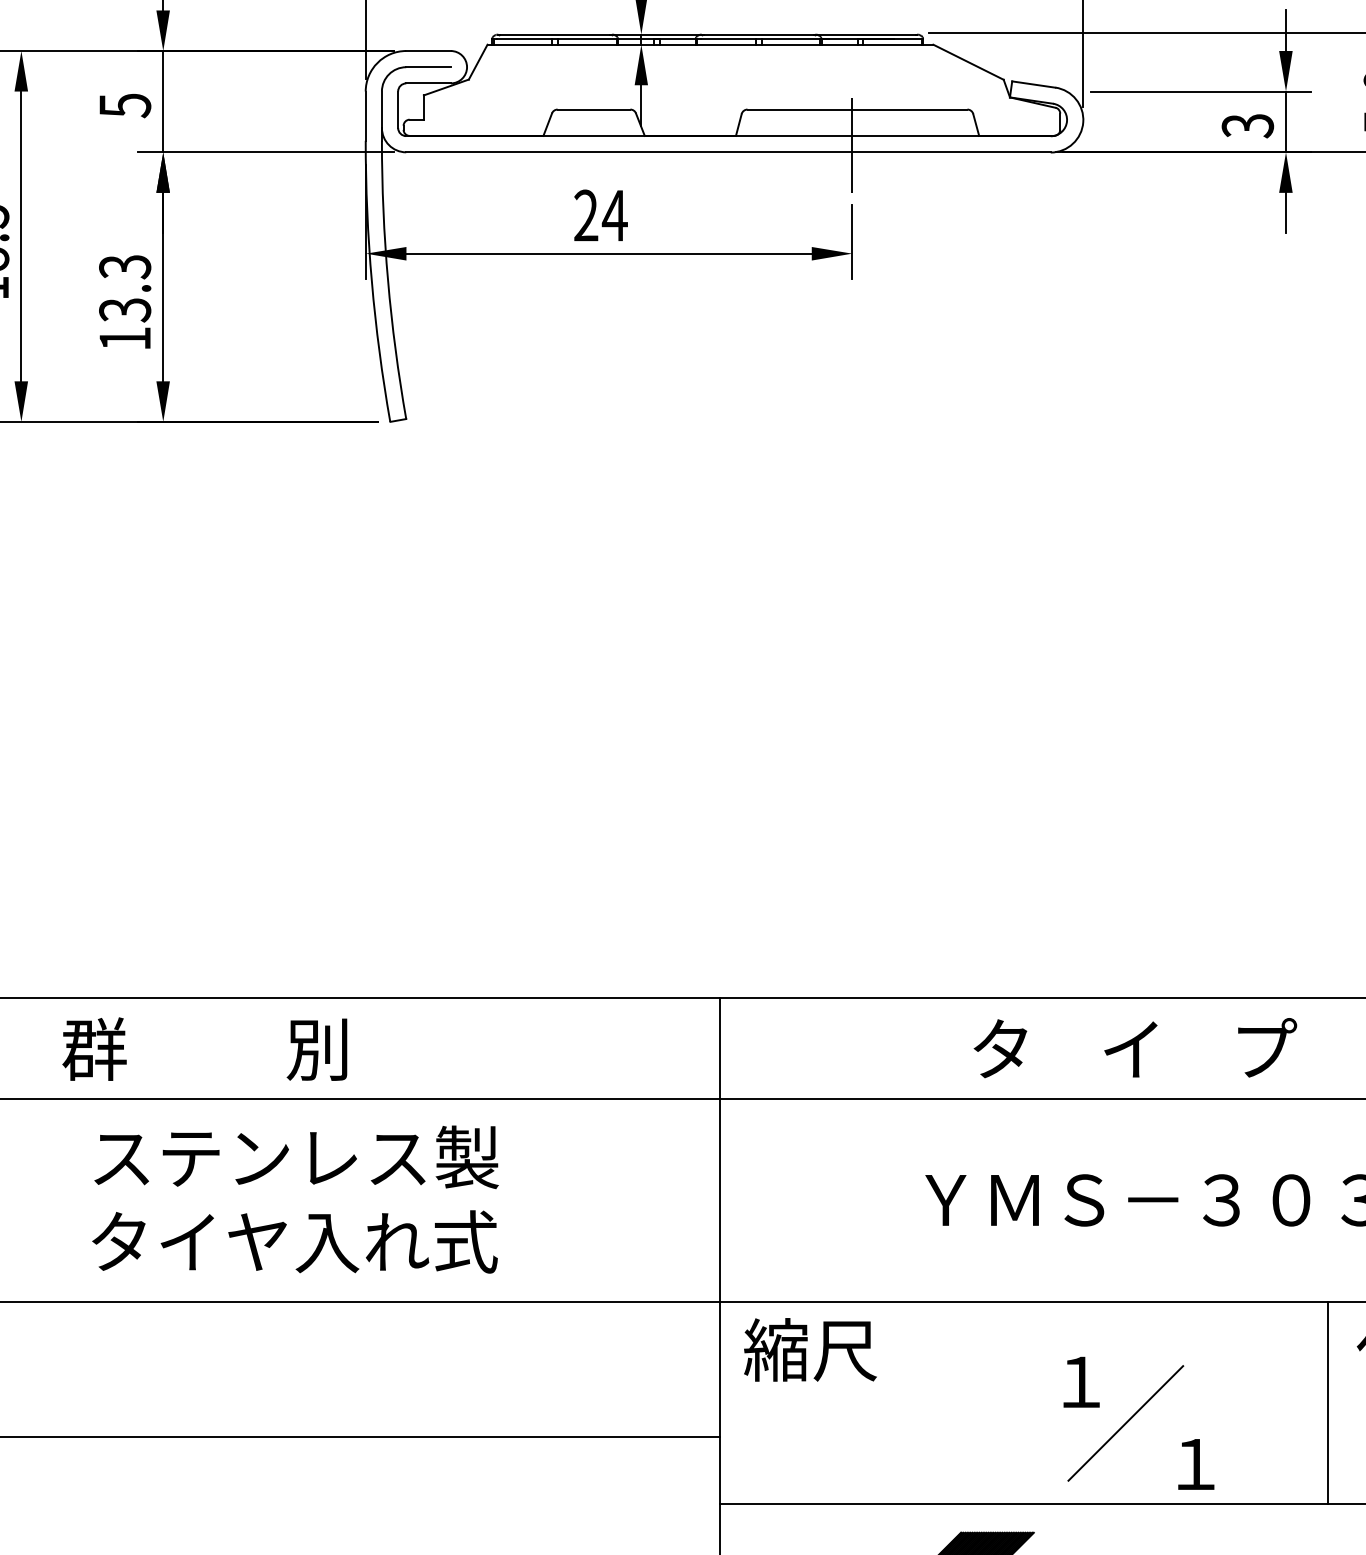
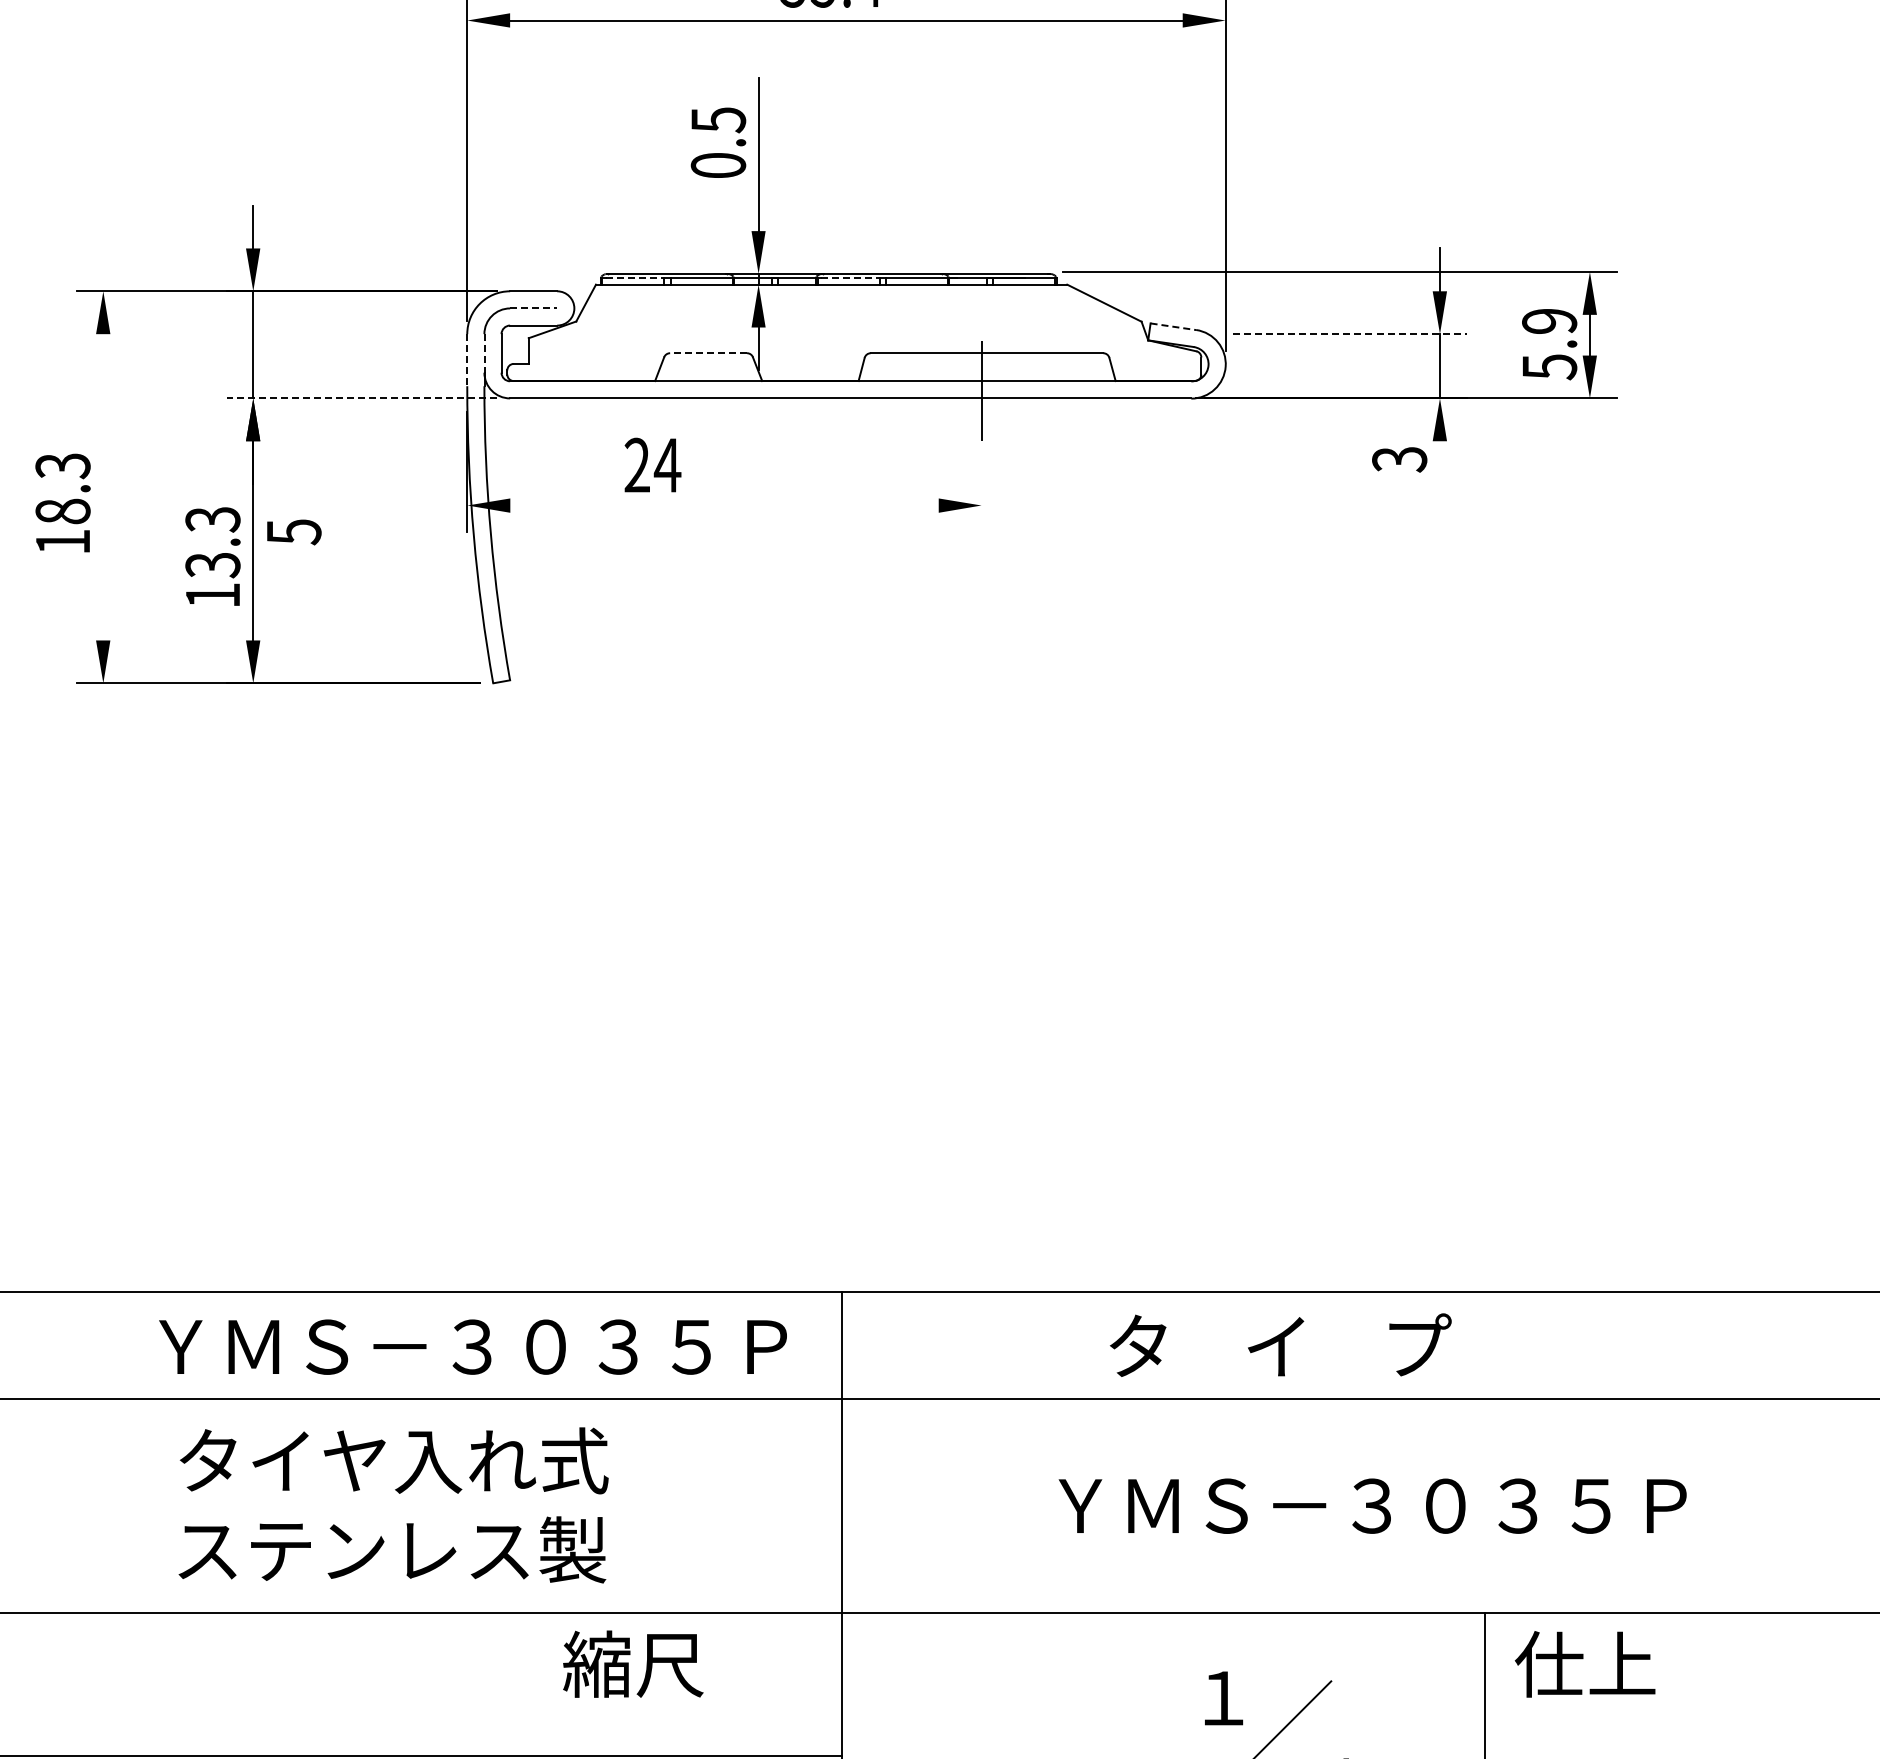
line: (524, 38) -> (635, 278), solid -> dashed
line: (728, 38) -> (850, 278), solid -> dashed
line: (428, 67) -> (533, 308), solid -> dashed
line: (1033, 84) -> (1173, 326), solid -> dashed
line: (1201, 91) -> (1350, 334), solid -> dashed
text: (125, 106) -> (294, 532), moved
line: (382, 109) -> (484, 353), solid -> dashed
line: (593, 109) -> (708, 353), solid -> dashed
line: (365, 116) -> (467, 360), solid -> dashed
text: (1247, 125) -> (1399, 459), moved
line: (265, 152) -> (361, 398), solid -> dashed
line: (1285, 212) -> (1439, 462), removed
text: (600, 214) -> (652, 464), moved
line: (21, 236) -> (103, 487), removed
line: (852, 241) -> (981, 492), removed
line: (609, 253) -> (724, 505), removed
text: (364, 1048) -> (466, 1345), 群          別 -> ＹＭＳ－３０３５Ｐ
text: (295, 1157) -> (393, 1460), ステンレス製 -> タイヤ入れ式
text: (294, 1241) -> (392, 1549), タイヤ入れ式 -> ステンレス製
text: (810, 1349) -> (633, 1663), moved

